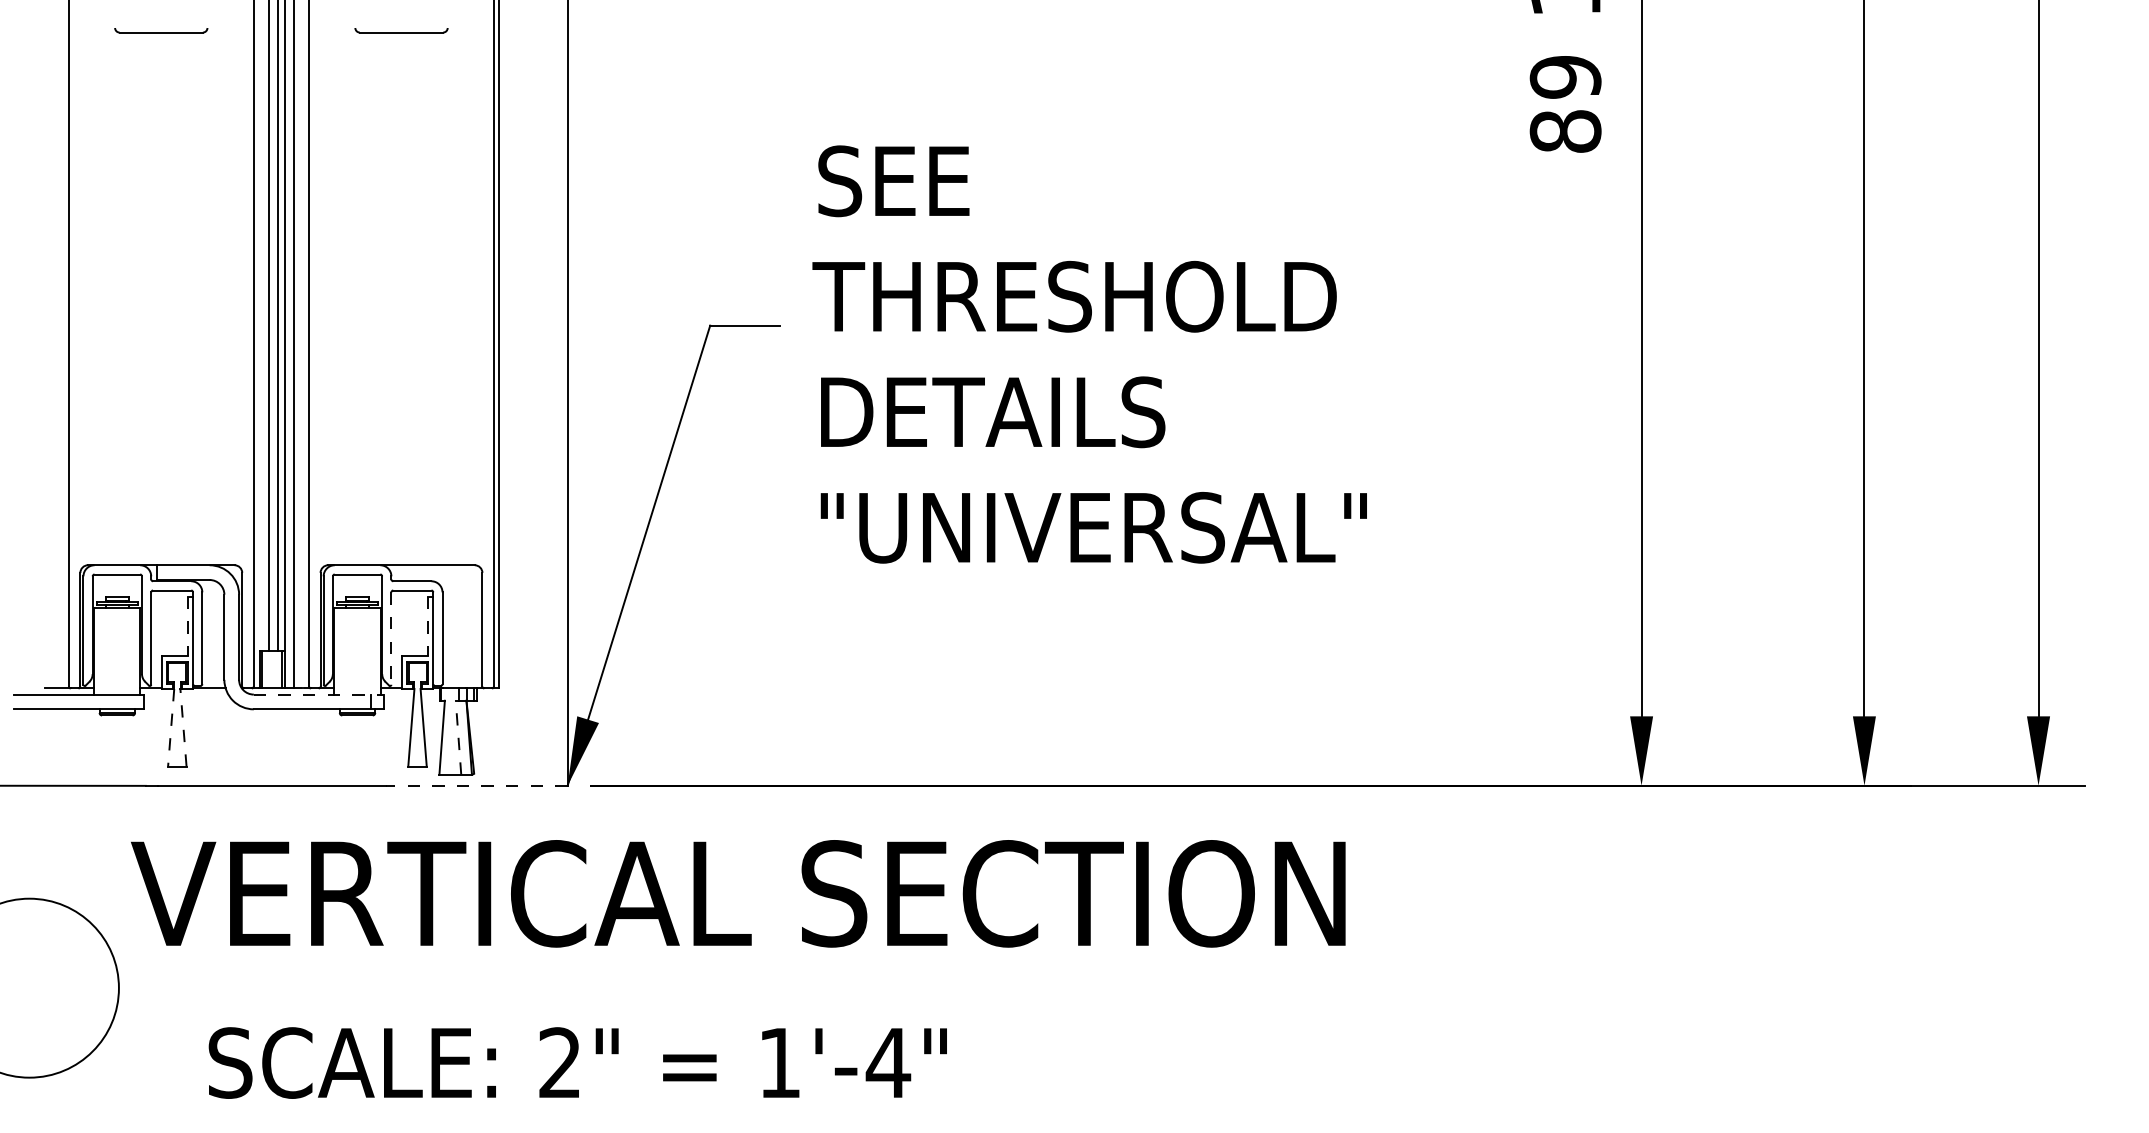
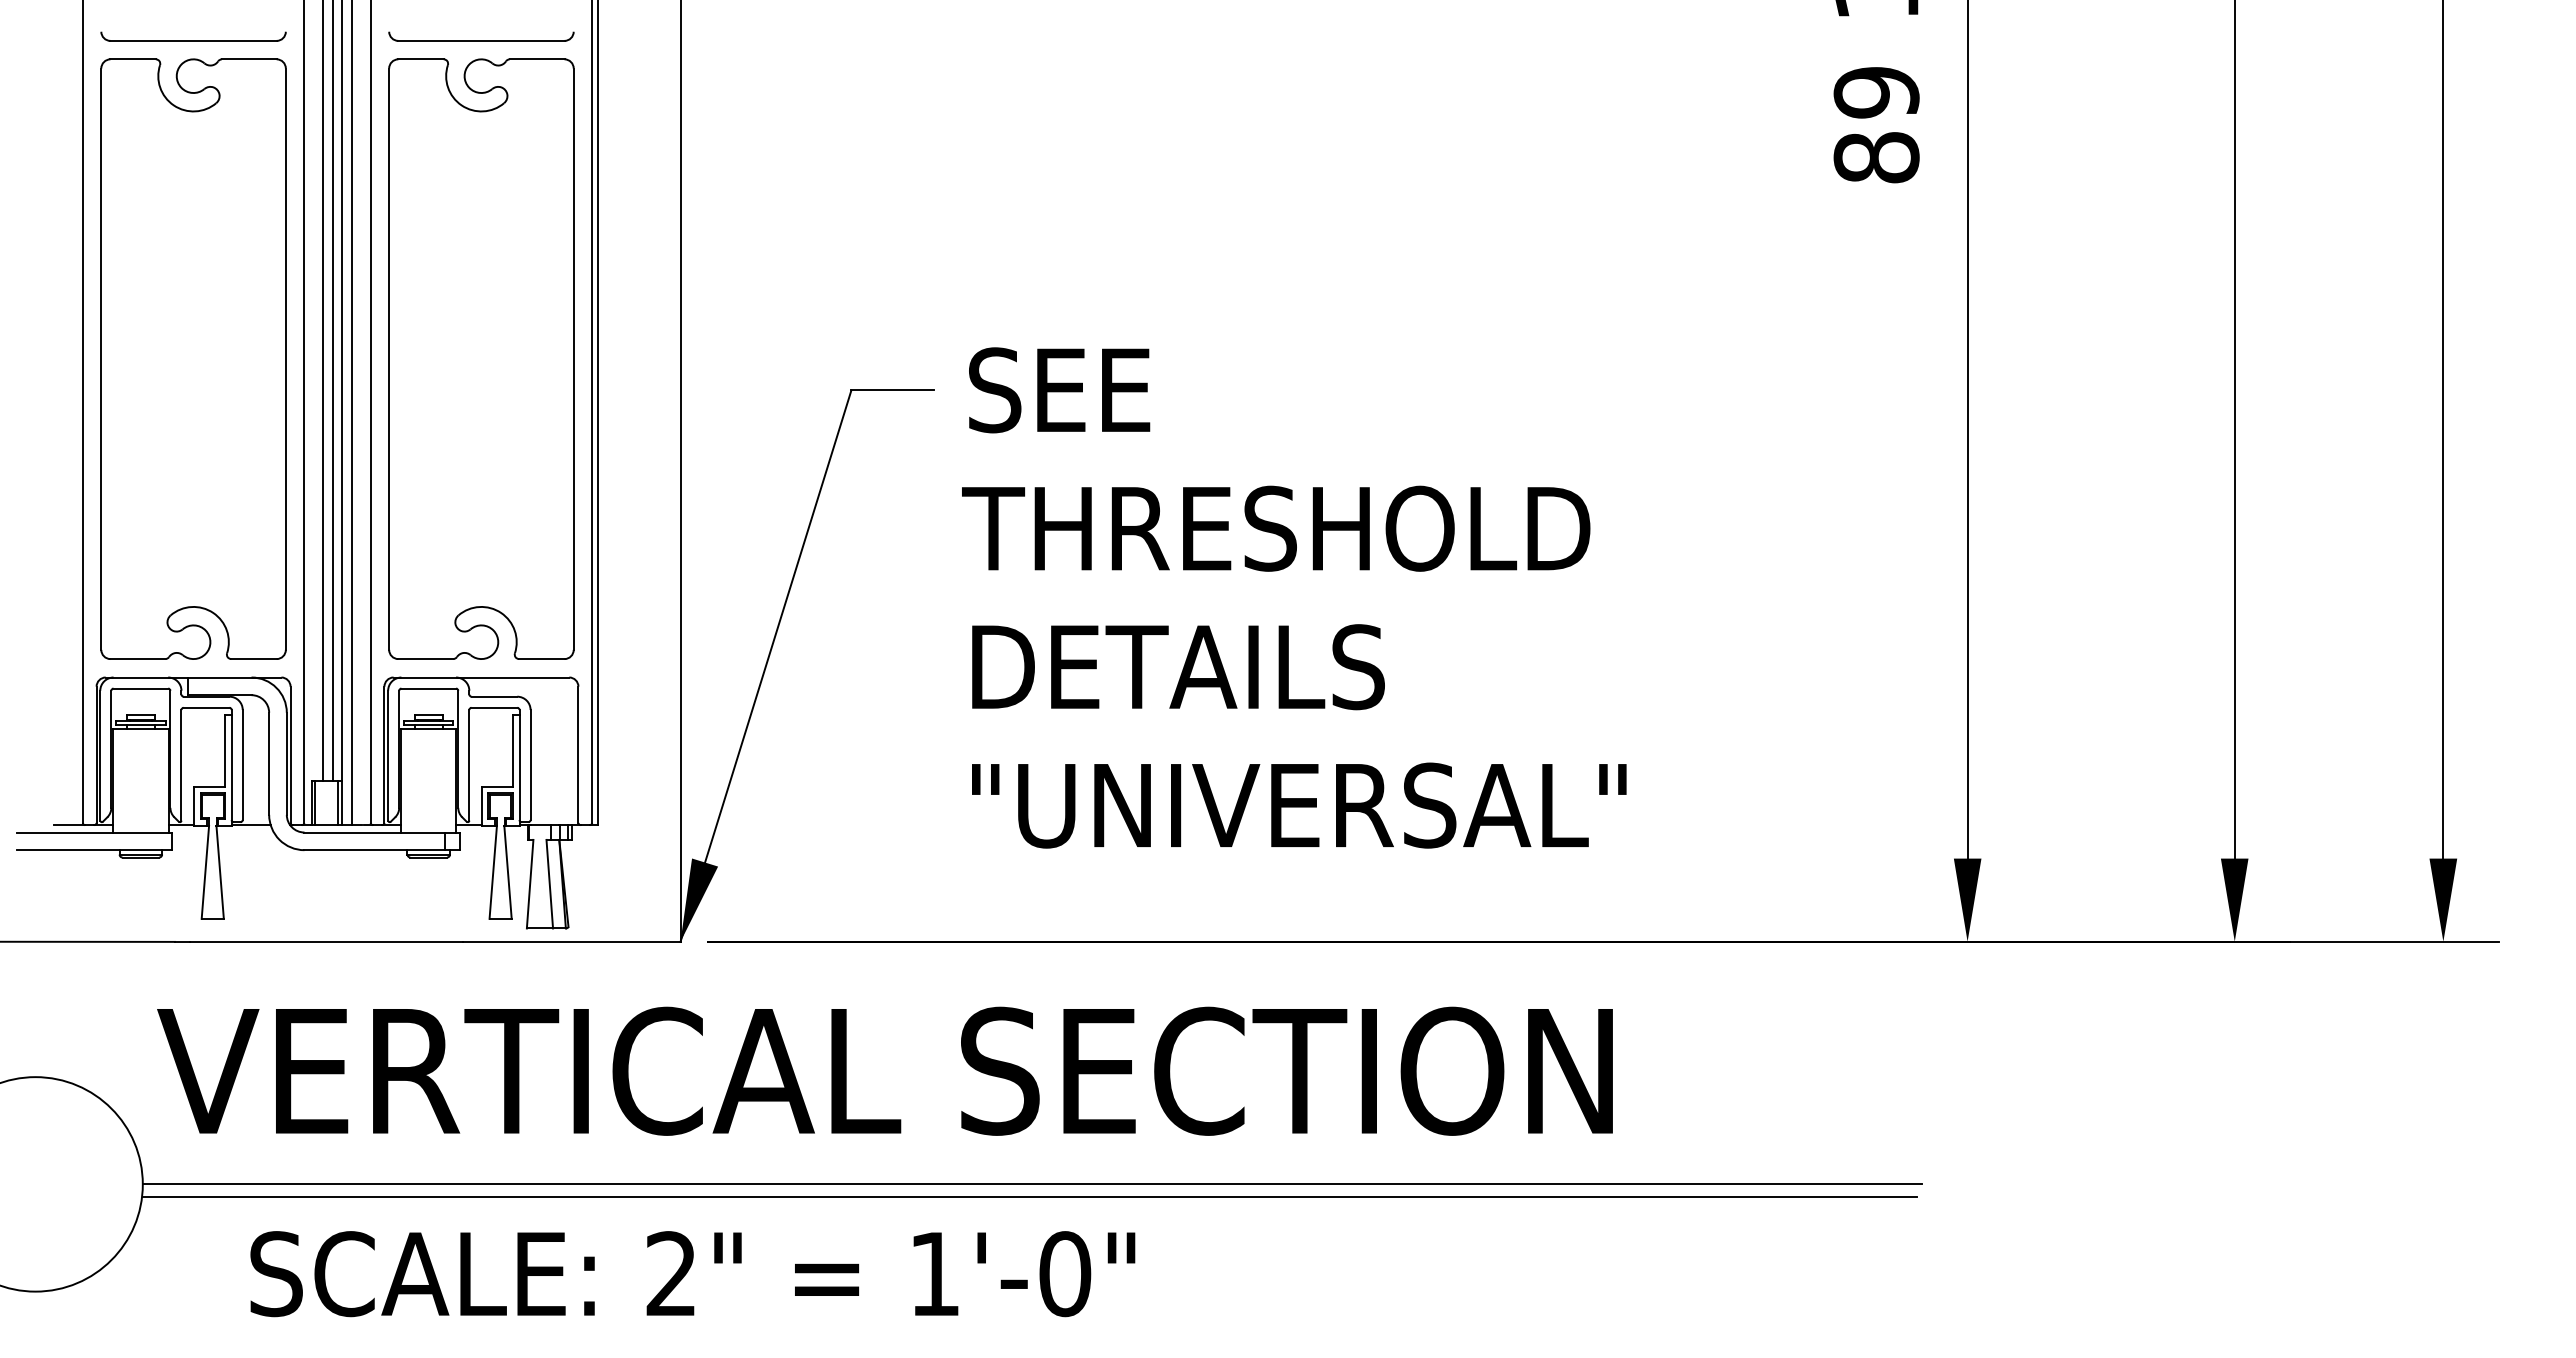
part: (161, 30) -> (193, 36), size x1.67
part: (401, 30) -> (481, 36), size x1.67
part: (161, 299) -> (193, 358), added
part: (401, 299) -> (481, 358), added
text: (1089, 354) -> (1294, 597), moved
line: (187, 626) -> (225, 750), dashed -> solid
line: (427, 626) -> (512, 750), dashed -> solid
line: (391, 638) -> (469, 765), dashed -> solid
line: (318, 694) -> (382, 832), dashed -> solid
line: (171, 727) -> (205, 872), dashed -> solid
line: (183, 727) -> (220, 872), dashed -> solid
line: (458, 737) -> (549, 883), dashed -> solid
line: (476, 785) -> (571, 941), dashed -> solid
line: (861, 988) -> (1032, 1184), added
line: (858, 999) -> (1029, 1197), added
text: (888, 1063) -> (1064, 1274), 1'-4" -> 1'-0"

